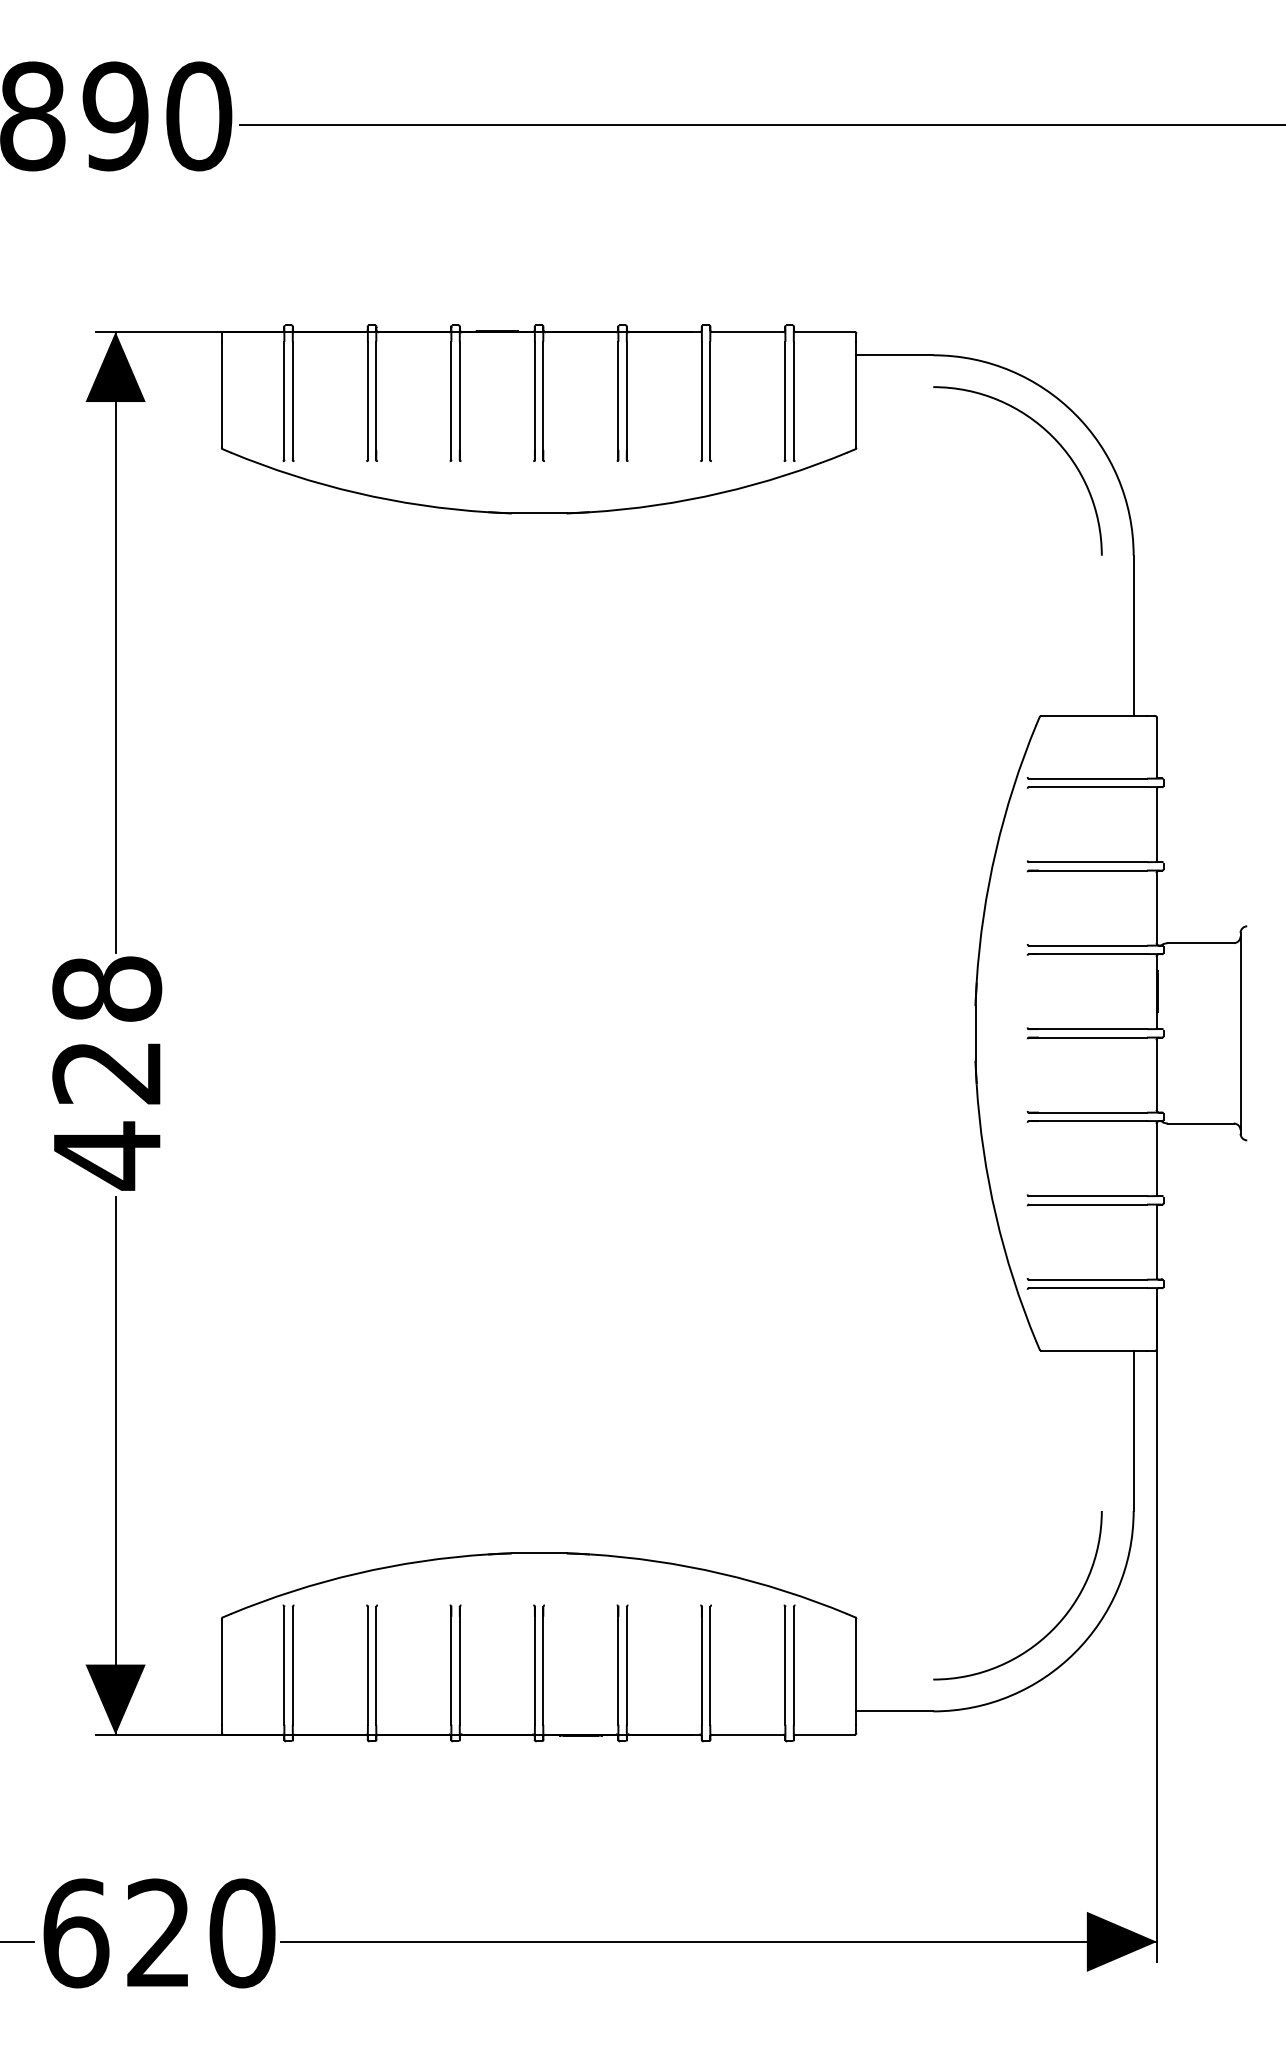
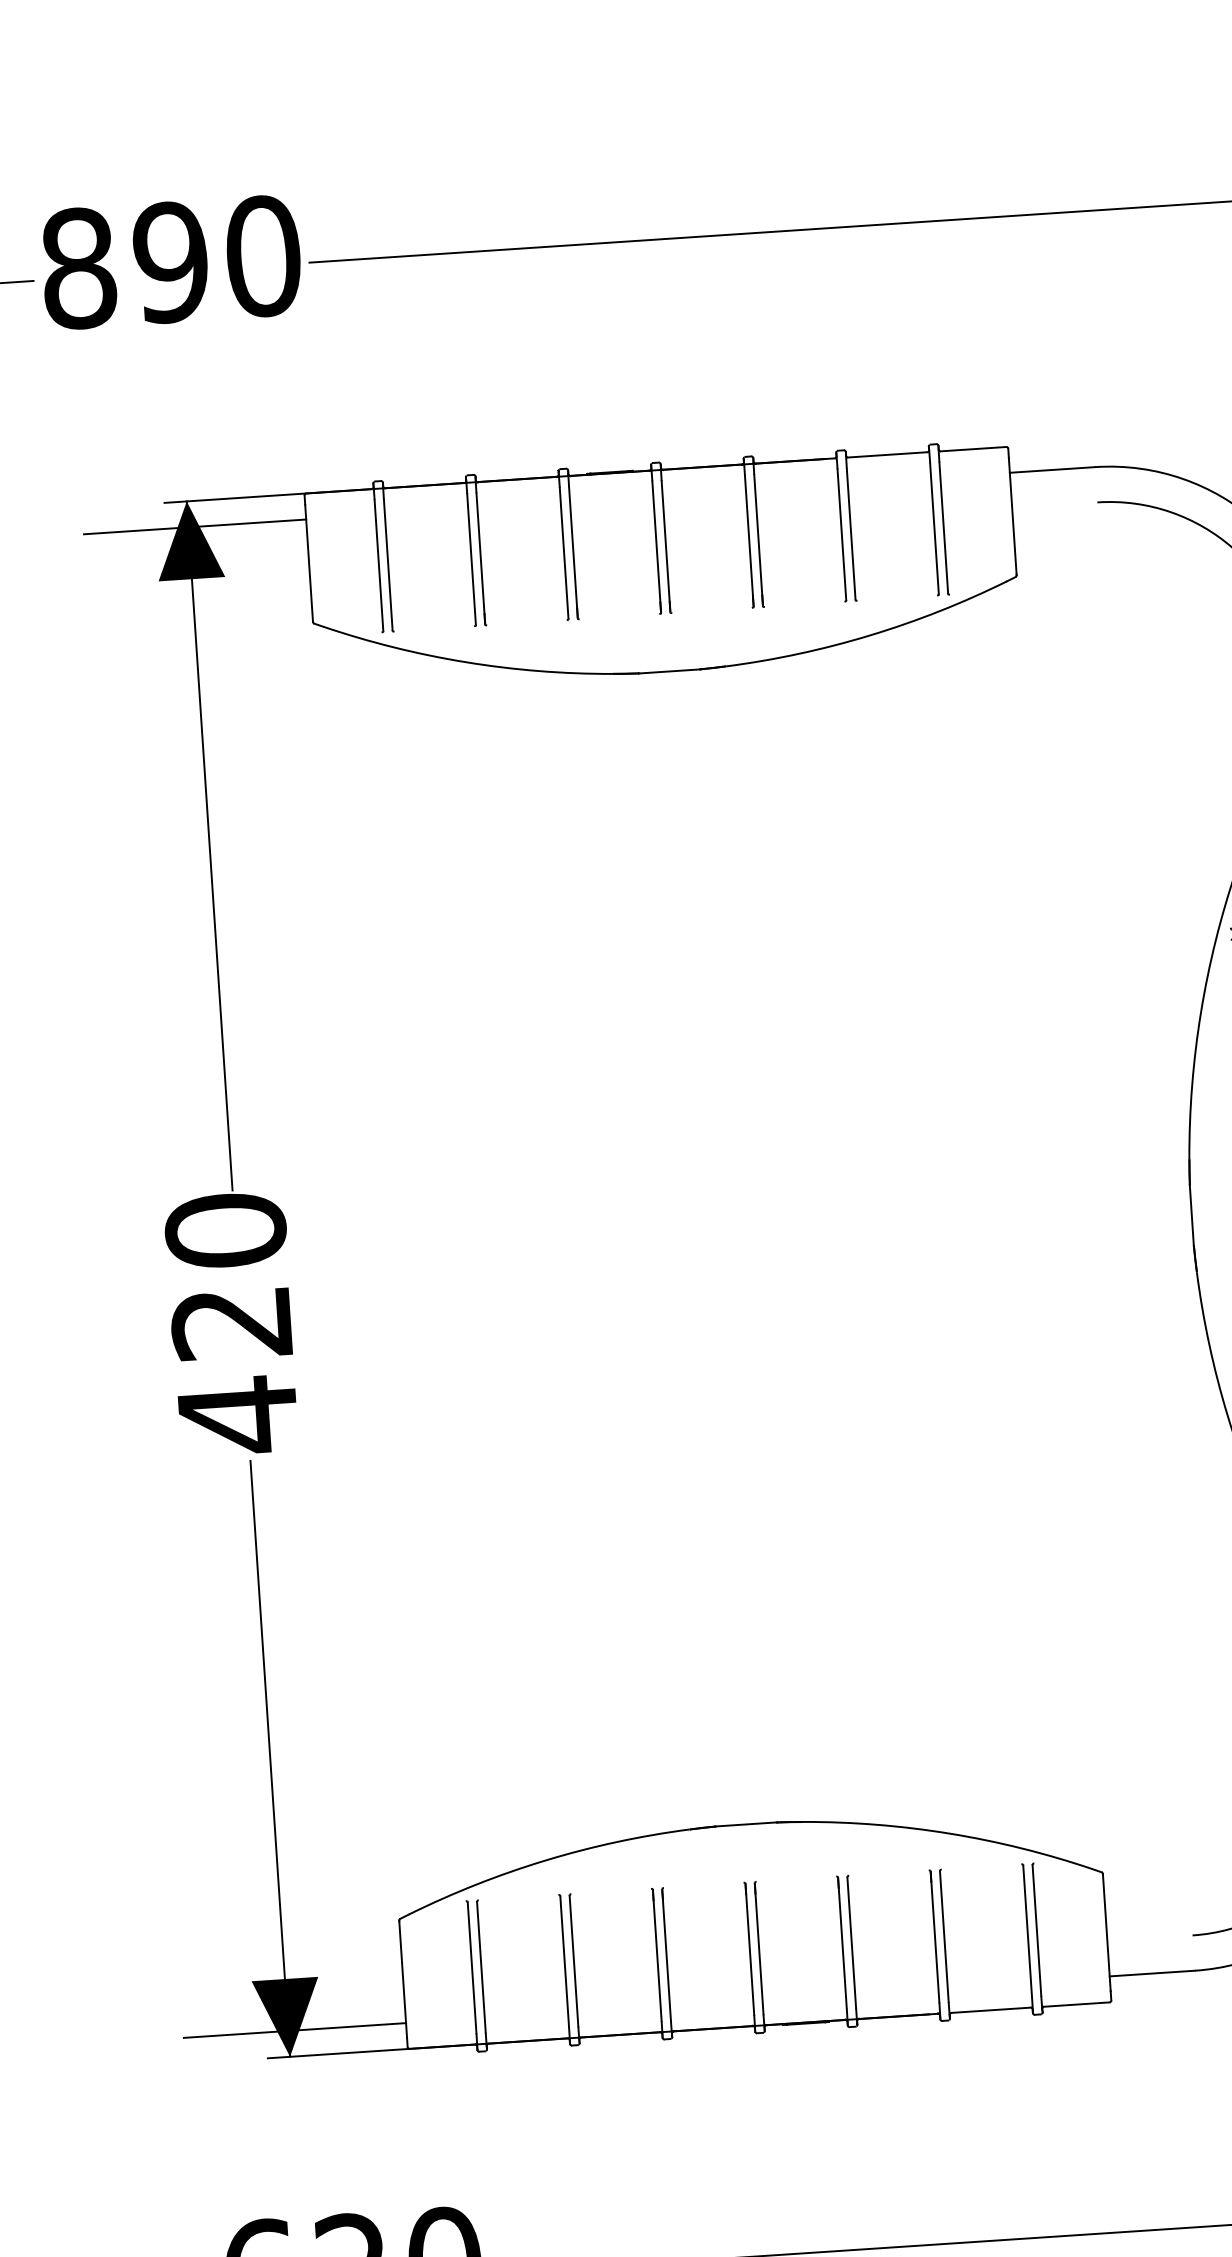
line: (121, 355) -> (195, 527), added
text: (106, 988) -> (224, 1230), 428 -> 420
line: (121, 1711) -> (294, 2030), added

